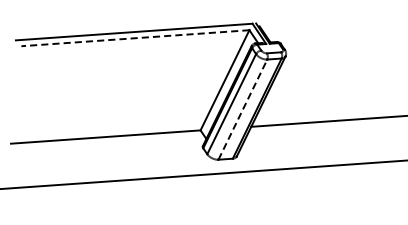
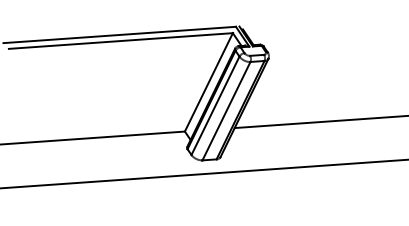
line: (135, 38) -> (120, 41), dashed -> solid
line: (242, 109) -> (226, 111), dashed -> solid

